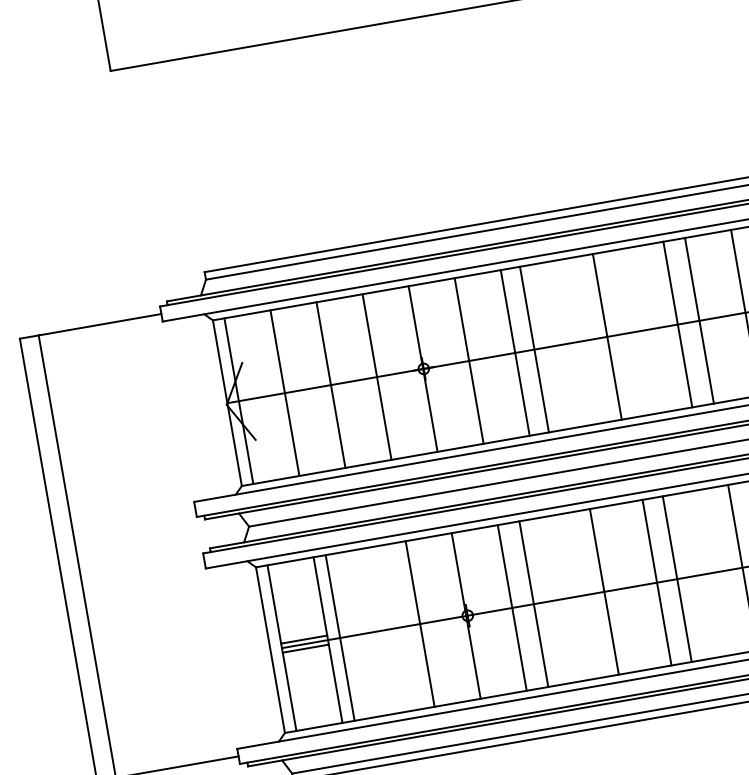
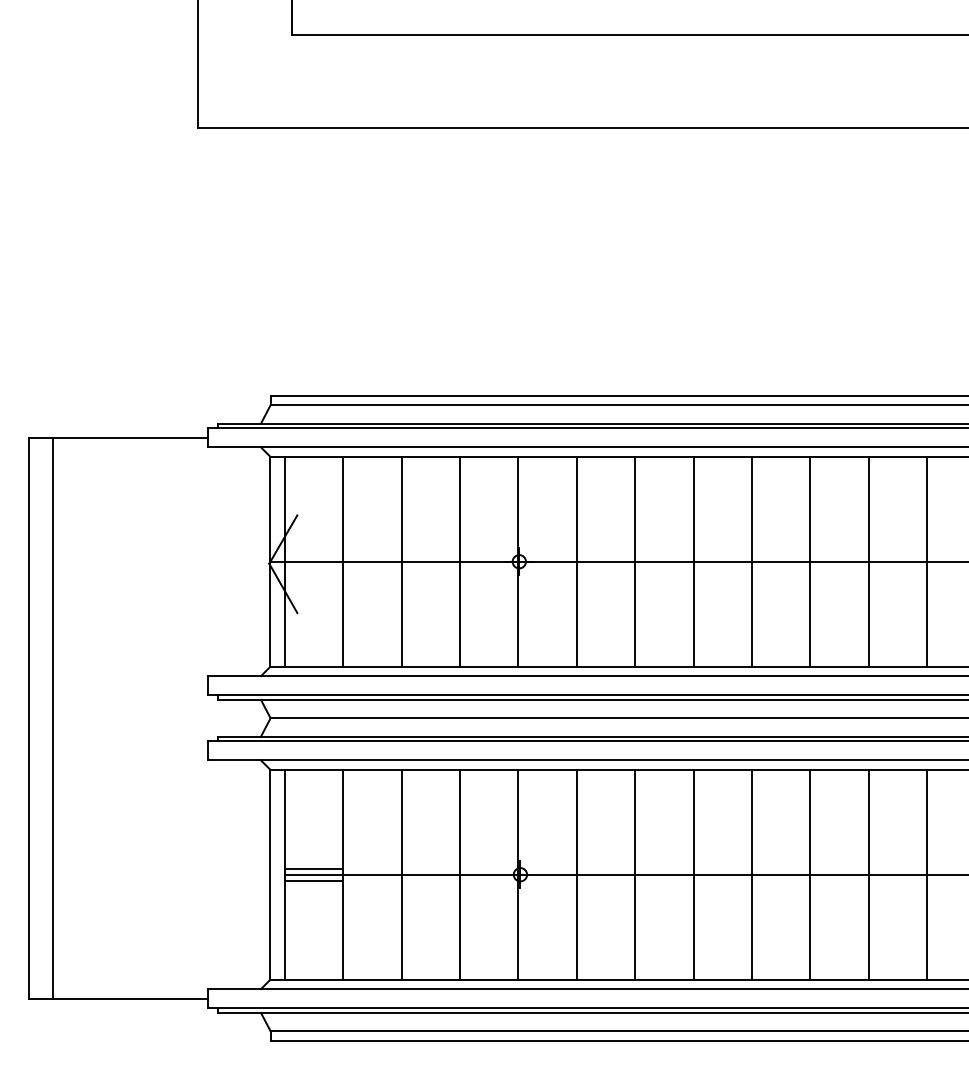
line: (677, 324) -> (810, 561), moved
line: (534, 349) -> (693, 561), moved
line: (676, 579) -> (751, 874), moved
line: (657, 582) -> (810, 874), moved
line: (534, 603) -> (635, 874), moved
line: (339, 637) -> (401, 874), moved

